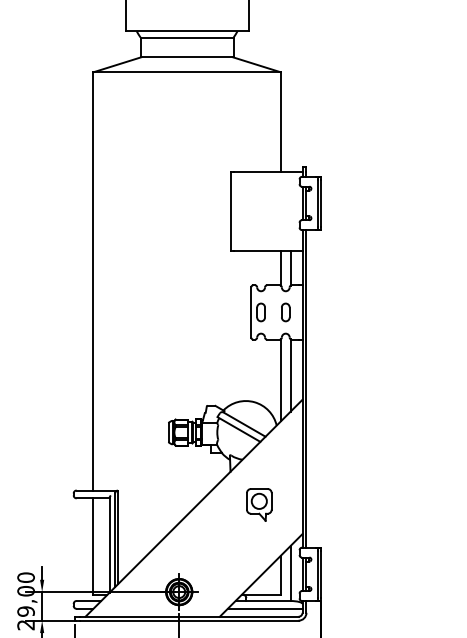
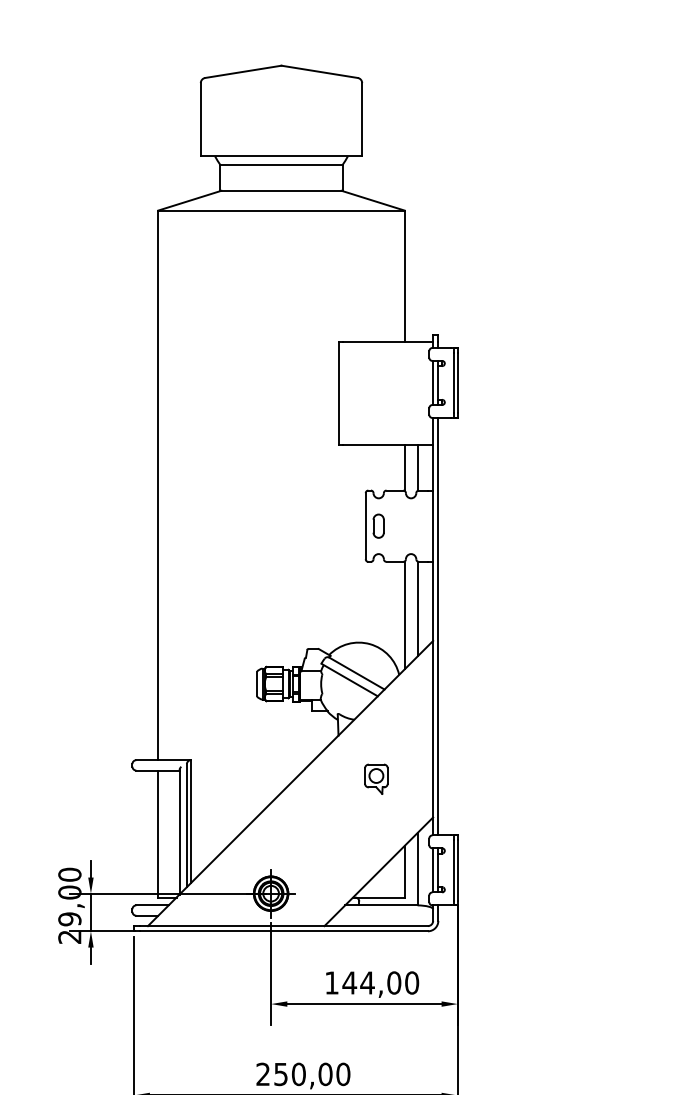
part: (286, 311) -> (411, 525), removed
part: (259, 505) -> (376, 779), size x0.7
line: (264, 608) -> (383, 915), removed

